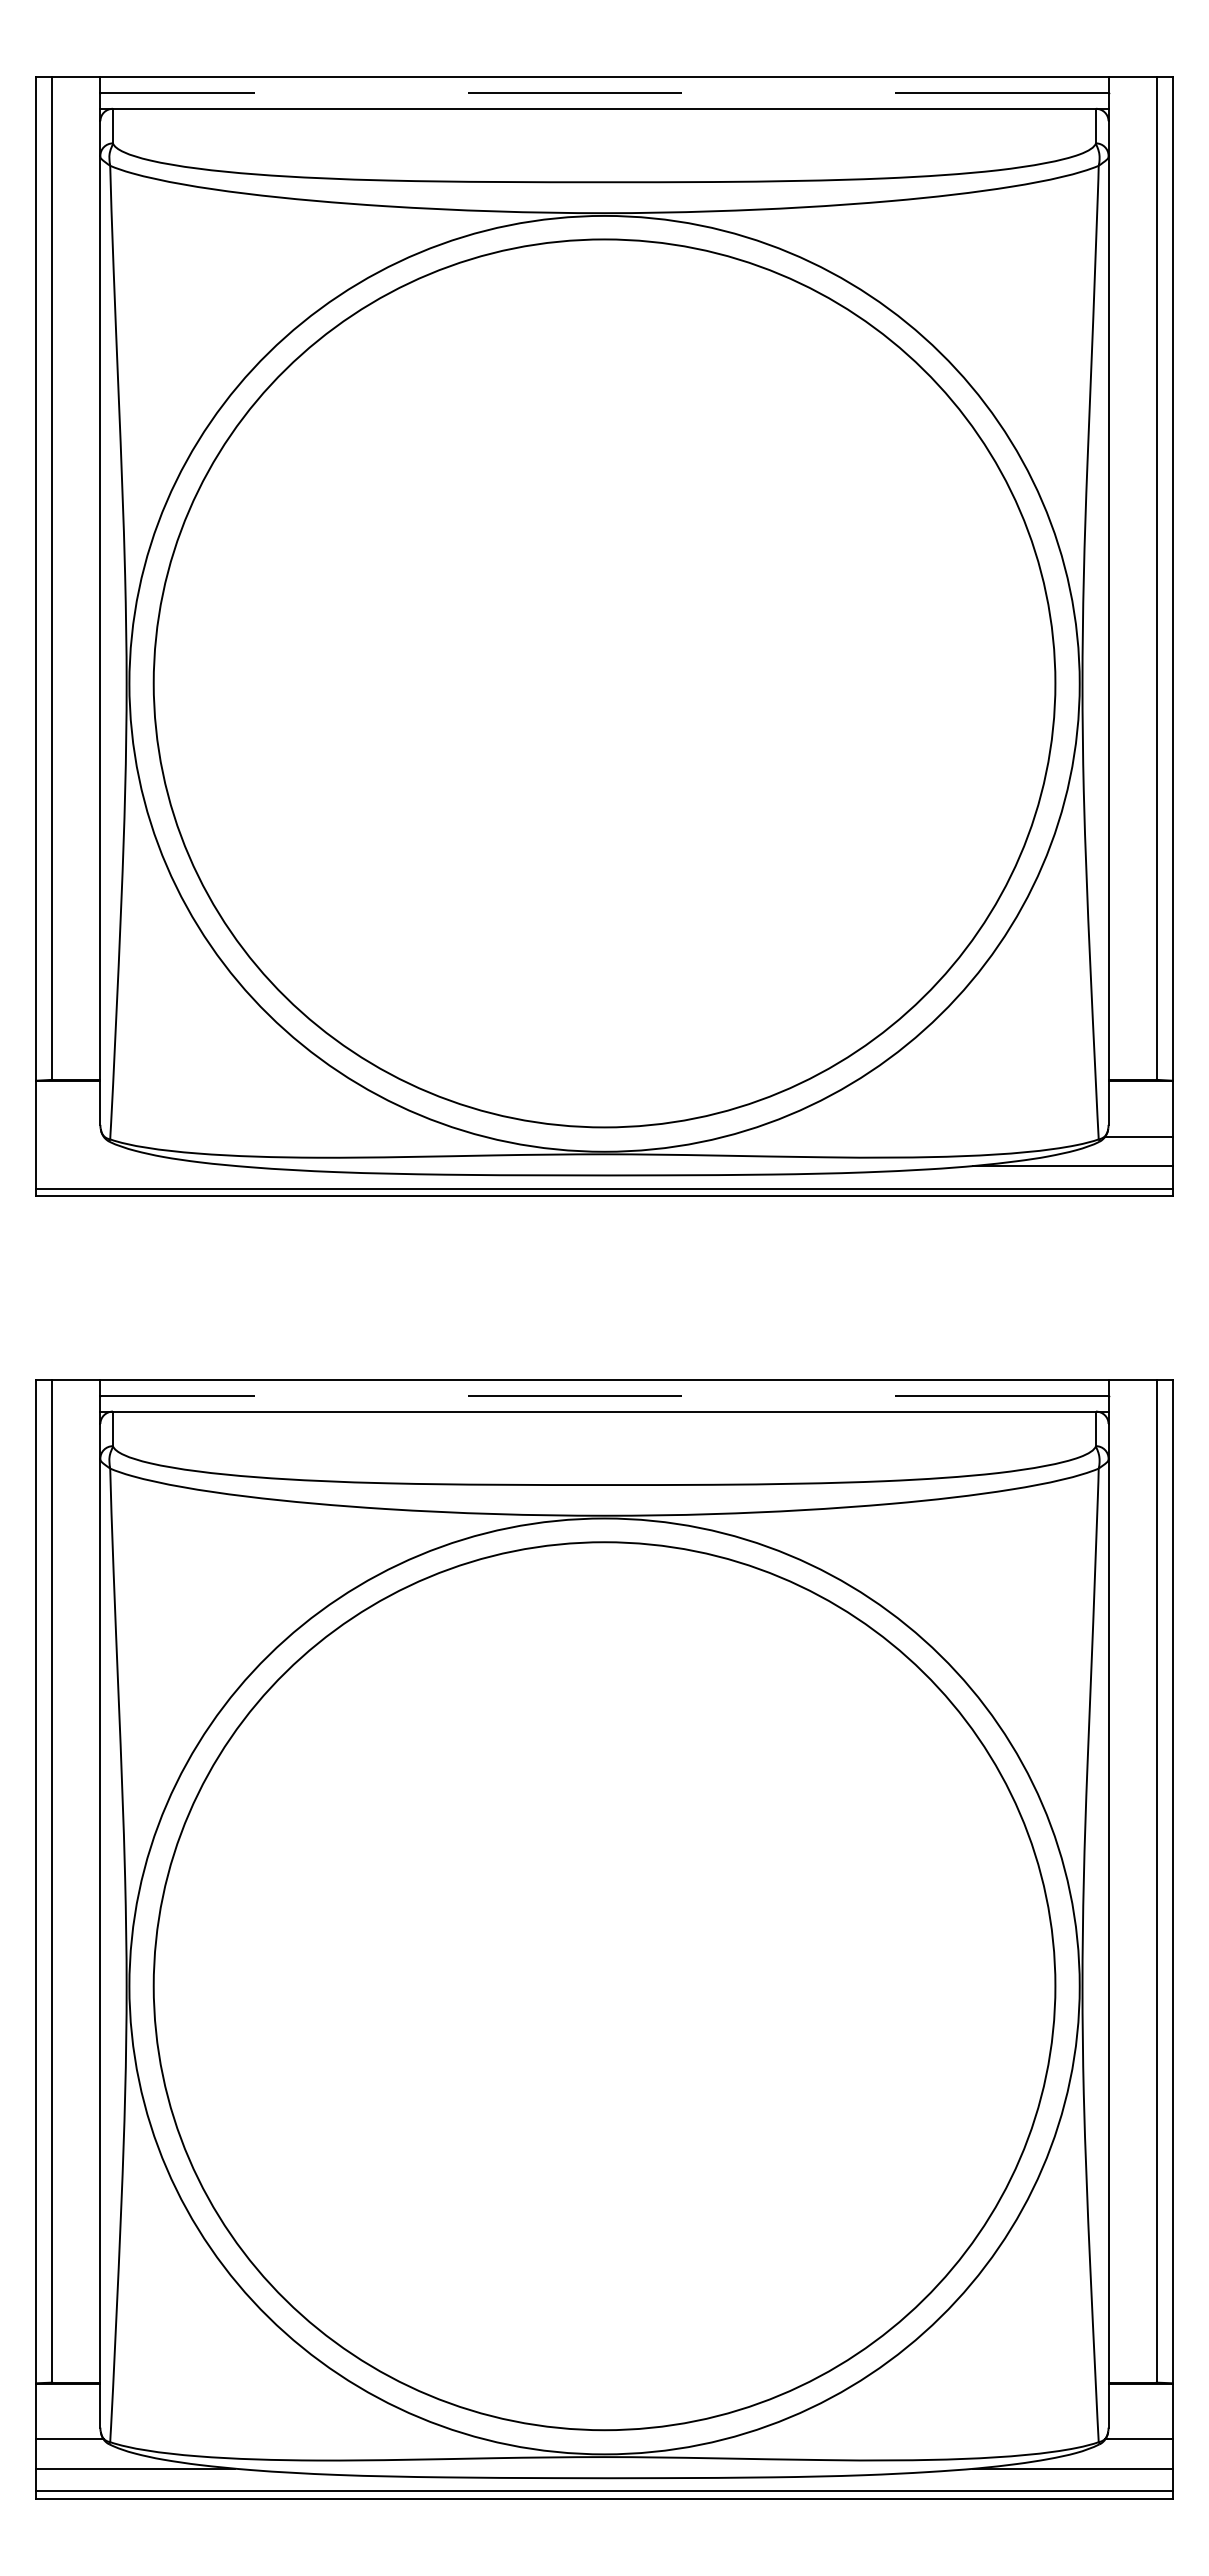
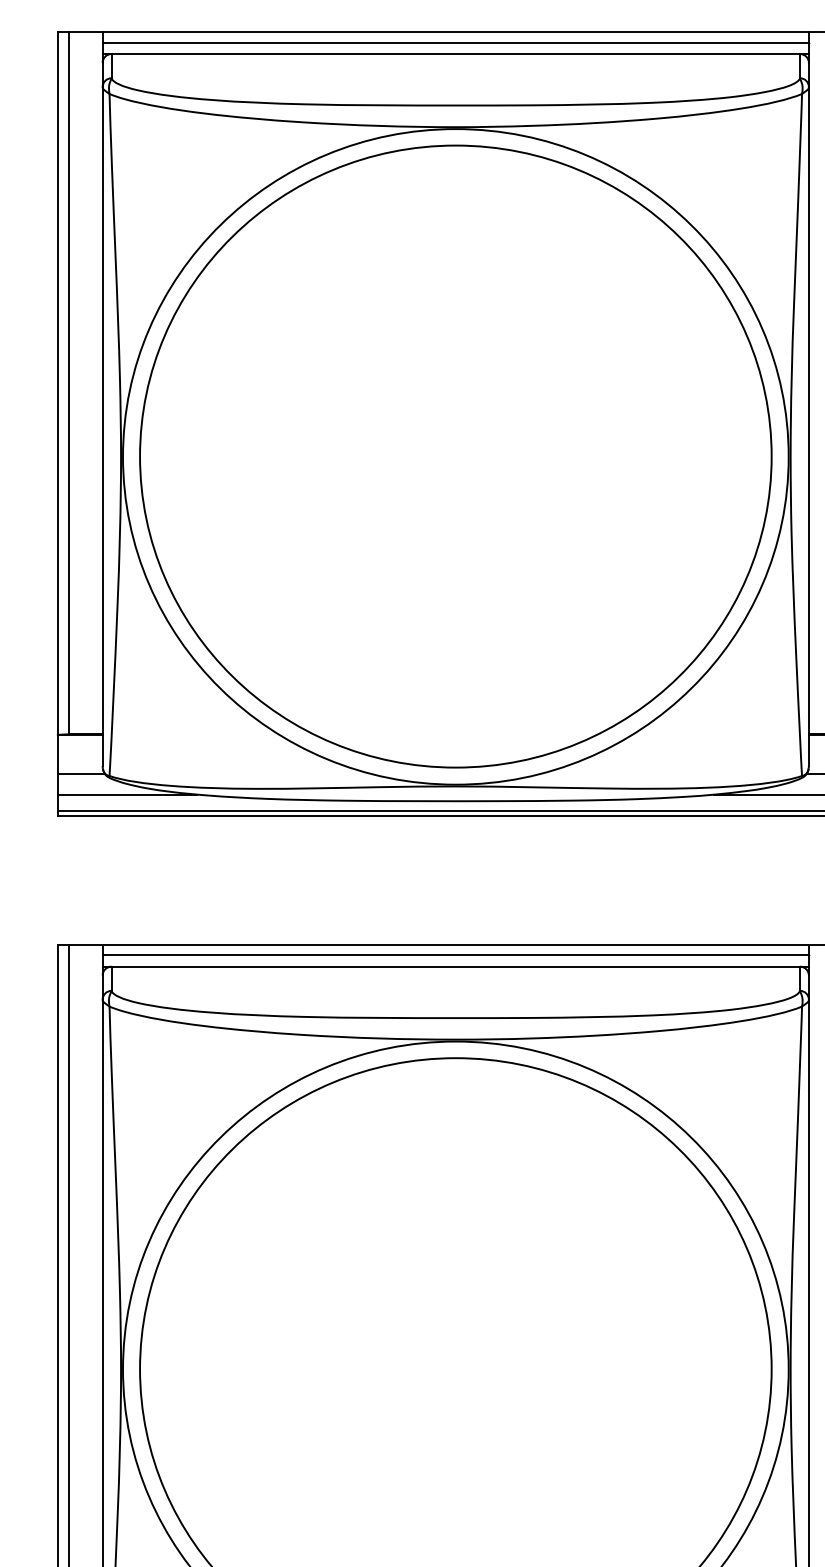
line: (603, 92) -> (455, 42), dashed -> solid
line: (69, 1136) -> (81, 773), added
line: (135, 1166) -> (127, 794), added
line: (603, 1395) -> (455, 955), dashed -> solid

